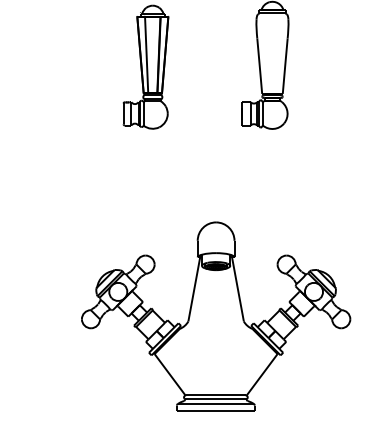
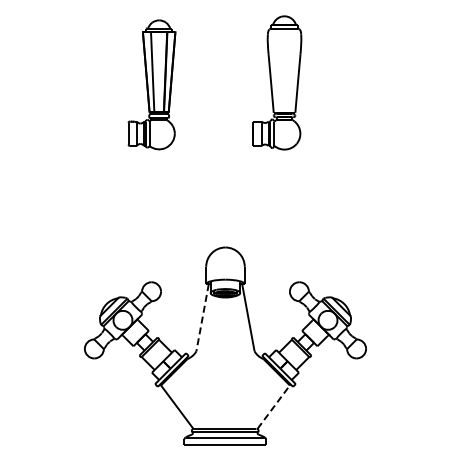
line: (194, 290) -> (202, 318), solid -> dashed
line: (262, 374) -> (274, 406), solid -> dashed

